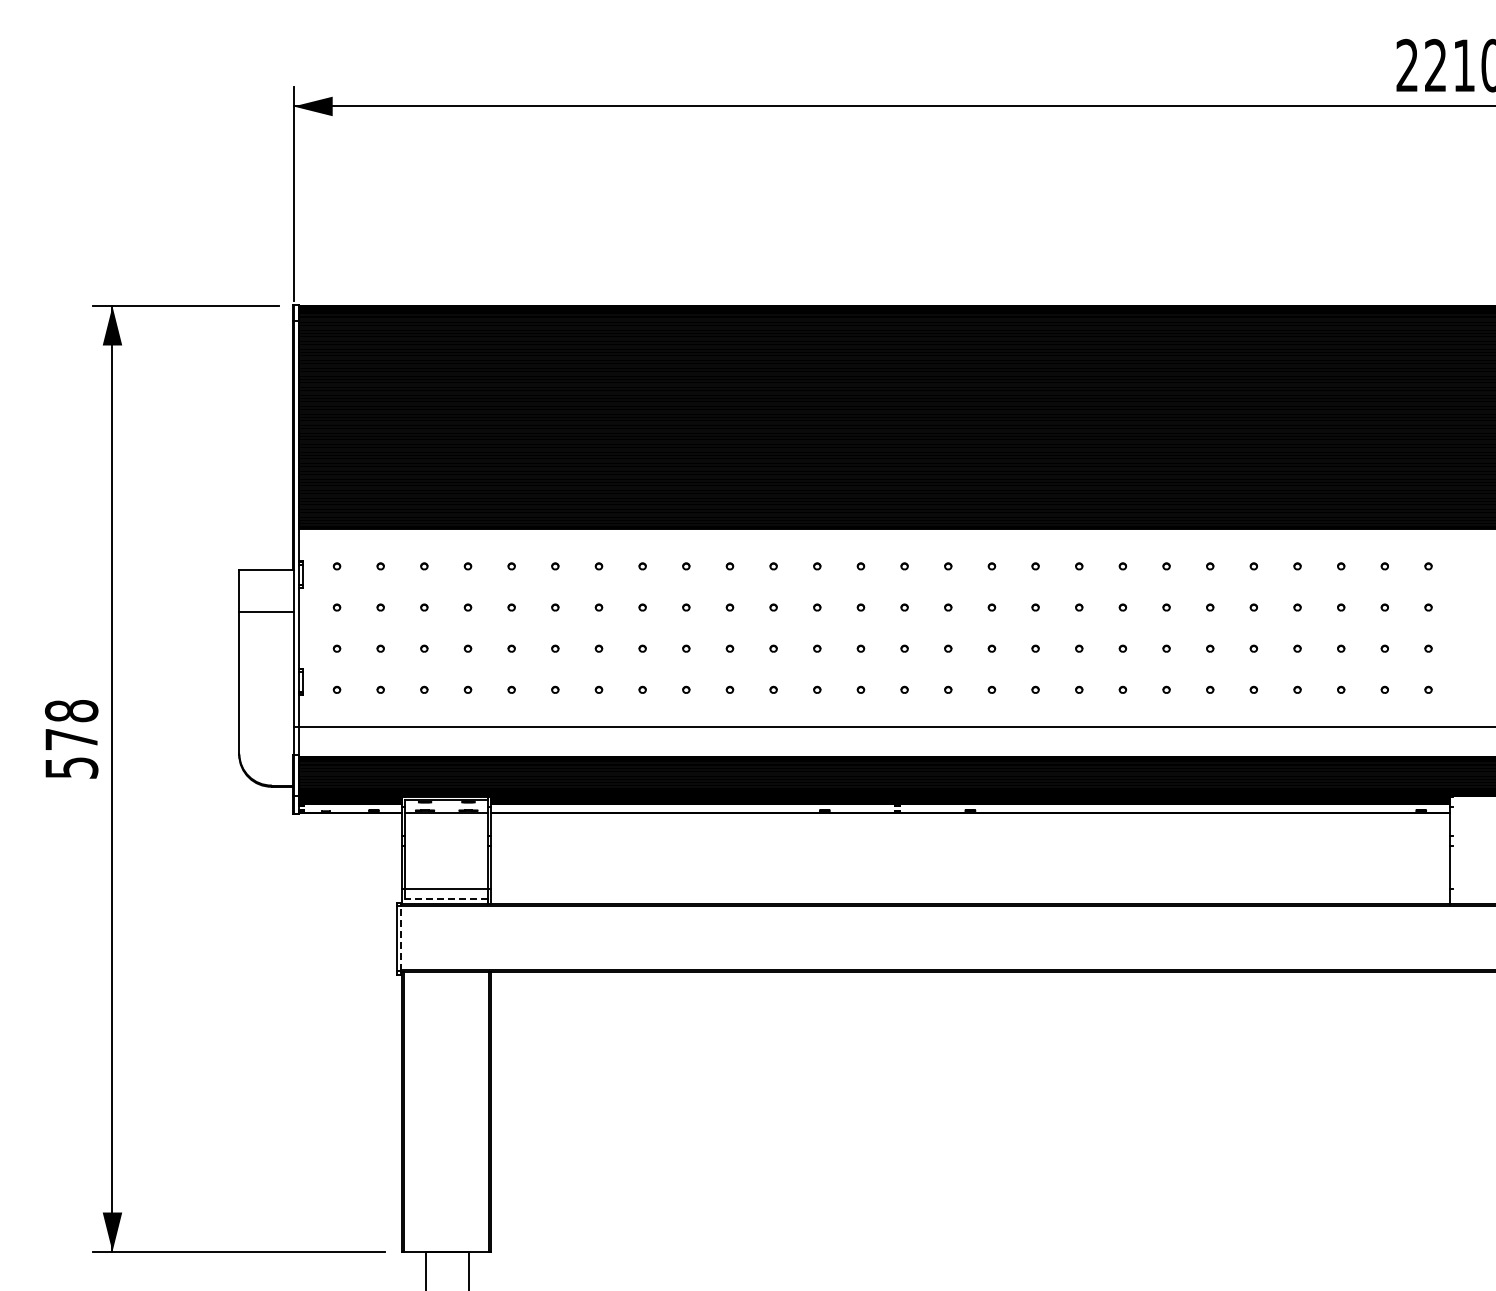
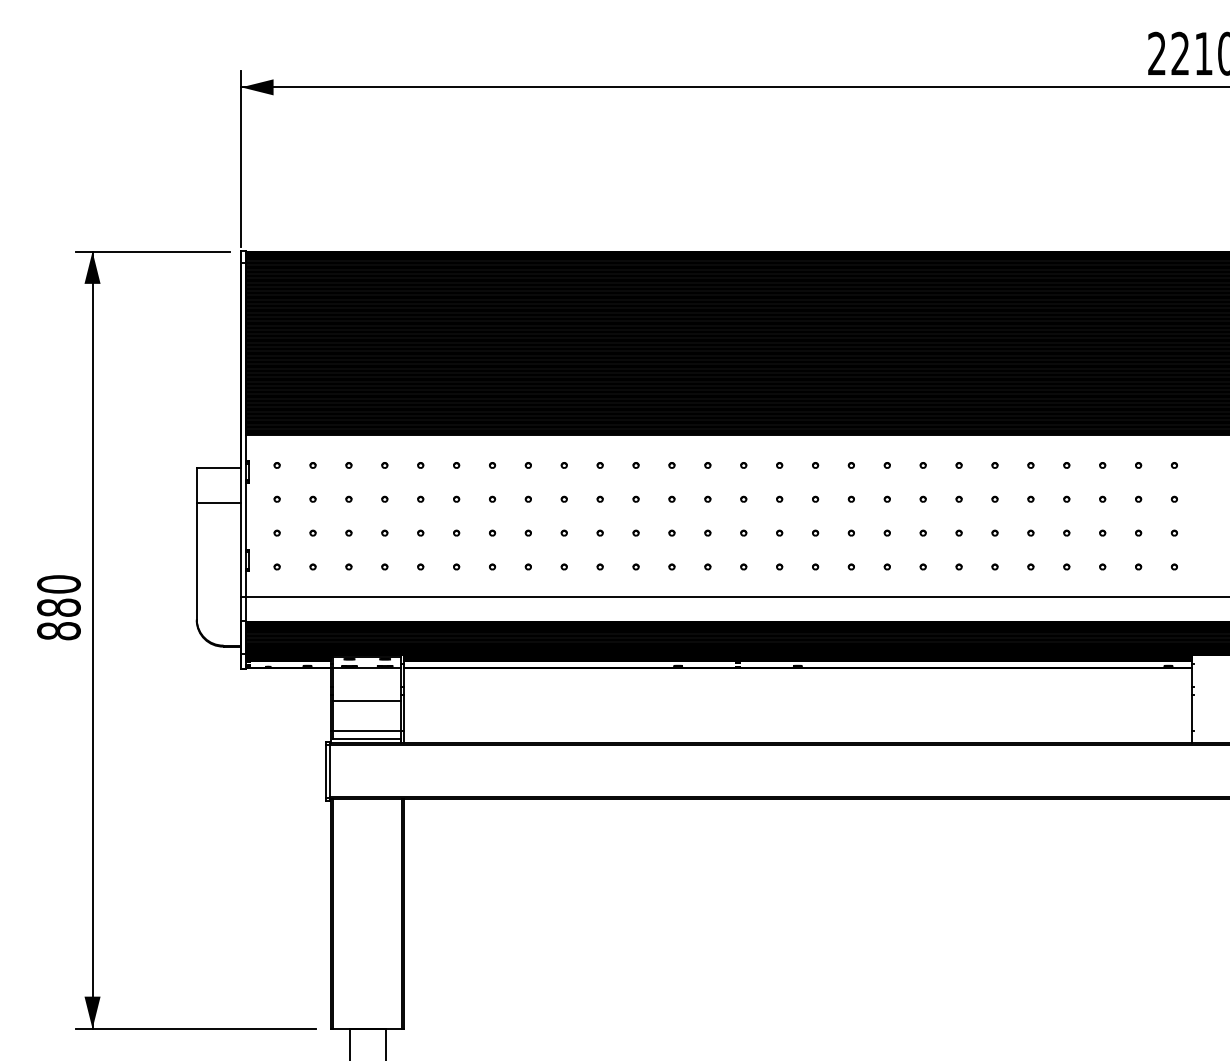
text: (71, 739) -> (58, 607), 578 -> 880
line: (446, 853) -> (367, 701), added
line: (446, 898) -> (367, 738), dashed -> solid
line: (401, 938) -> (330, 771), dashed -> solid

